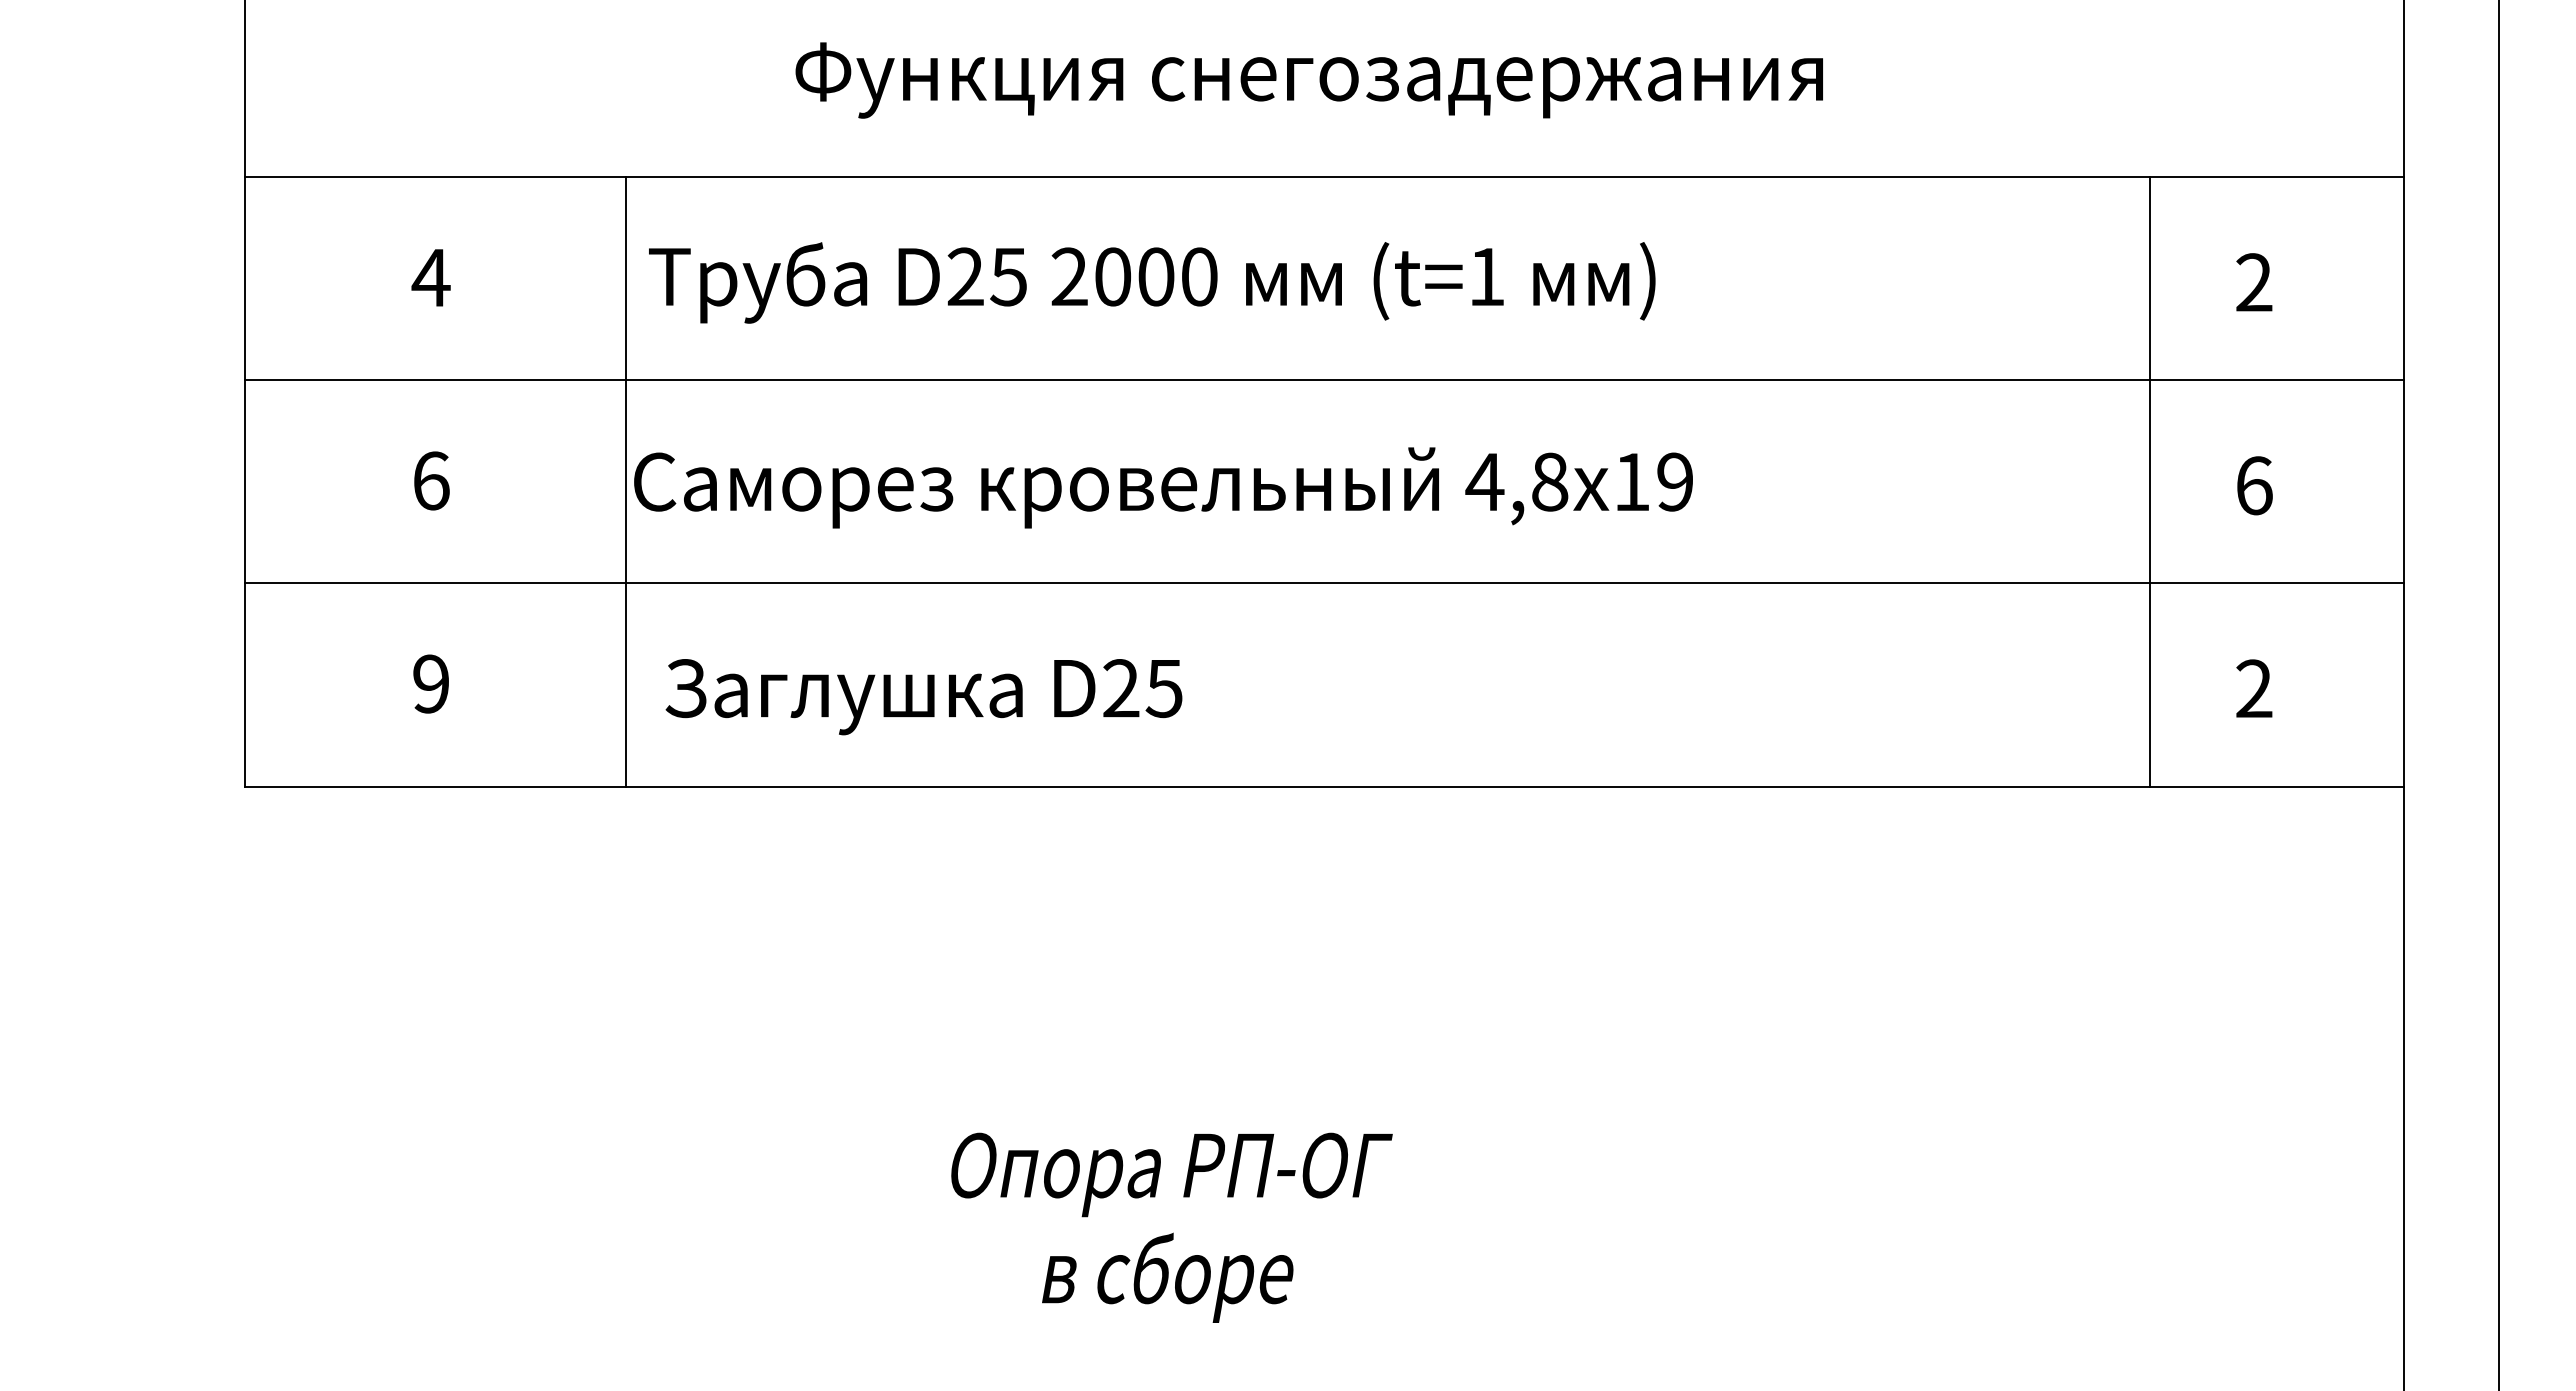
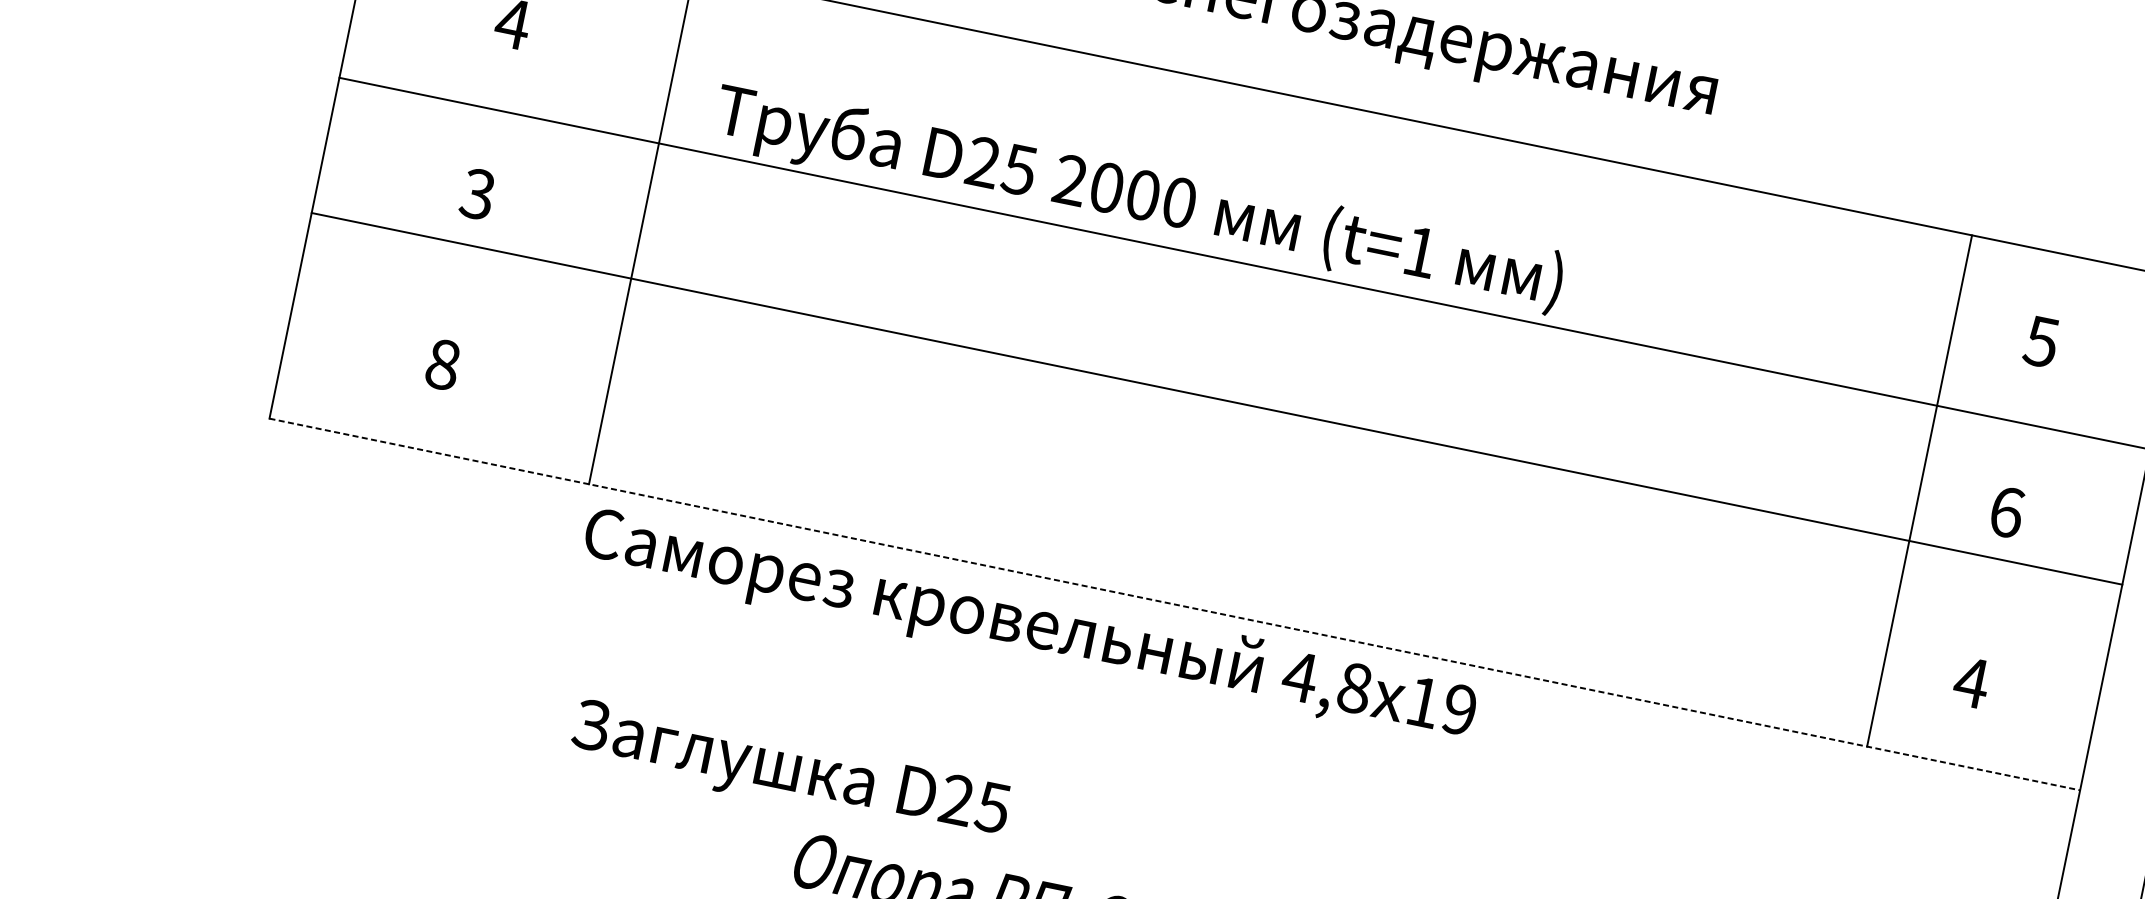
text: (1152, 282) -> (1139, 199), moved
text: (2253, 282) -> (2041, 341), 2 -> 5
text: (430, 480) -> (477, 193), 6 -> 3
text: (1163, 487) -> (1029, 626), moved
line: (1324, 583) -> (1217, 398), moved
text: (431, 683) -> (443, 364), 9 -> 8
text: (2253, 688) -> (1971, 682), 2 -> 4
text: (923, 697) -> (789, 773), moved
line: (1324, 786) -> (1174, 604), solid -> dashed

